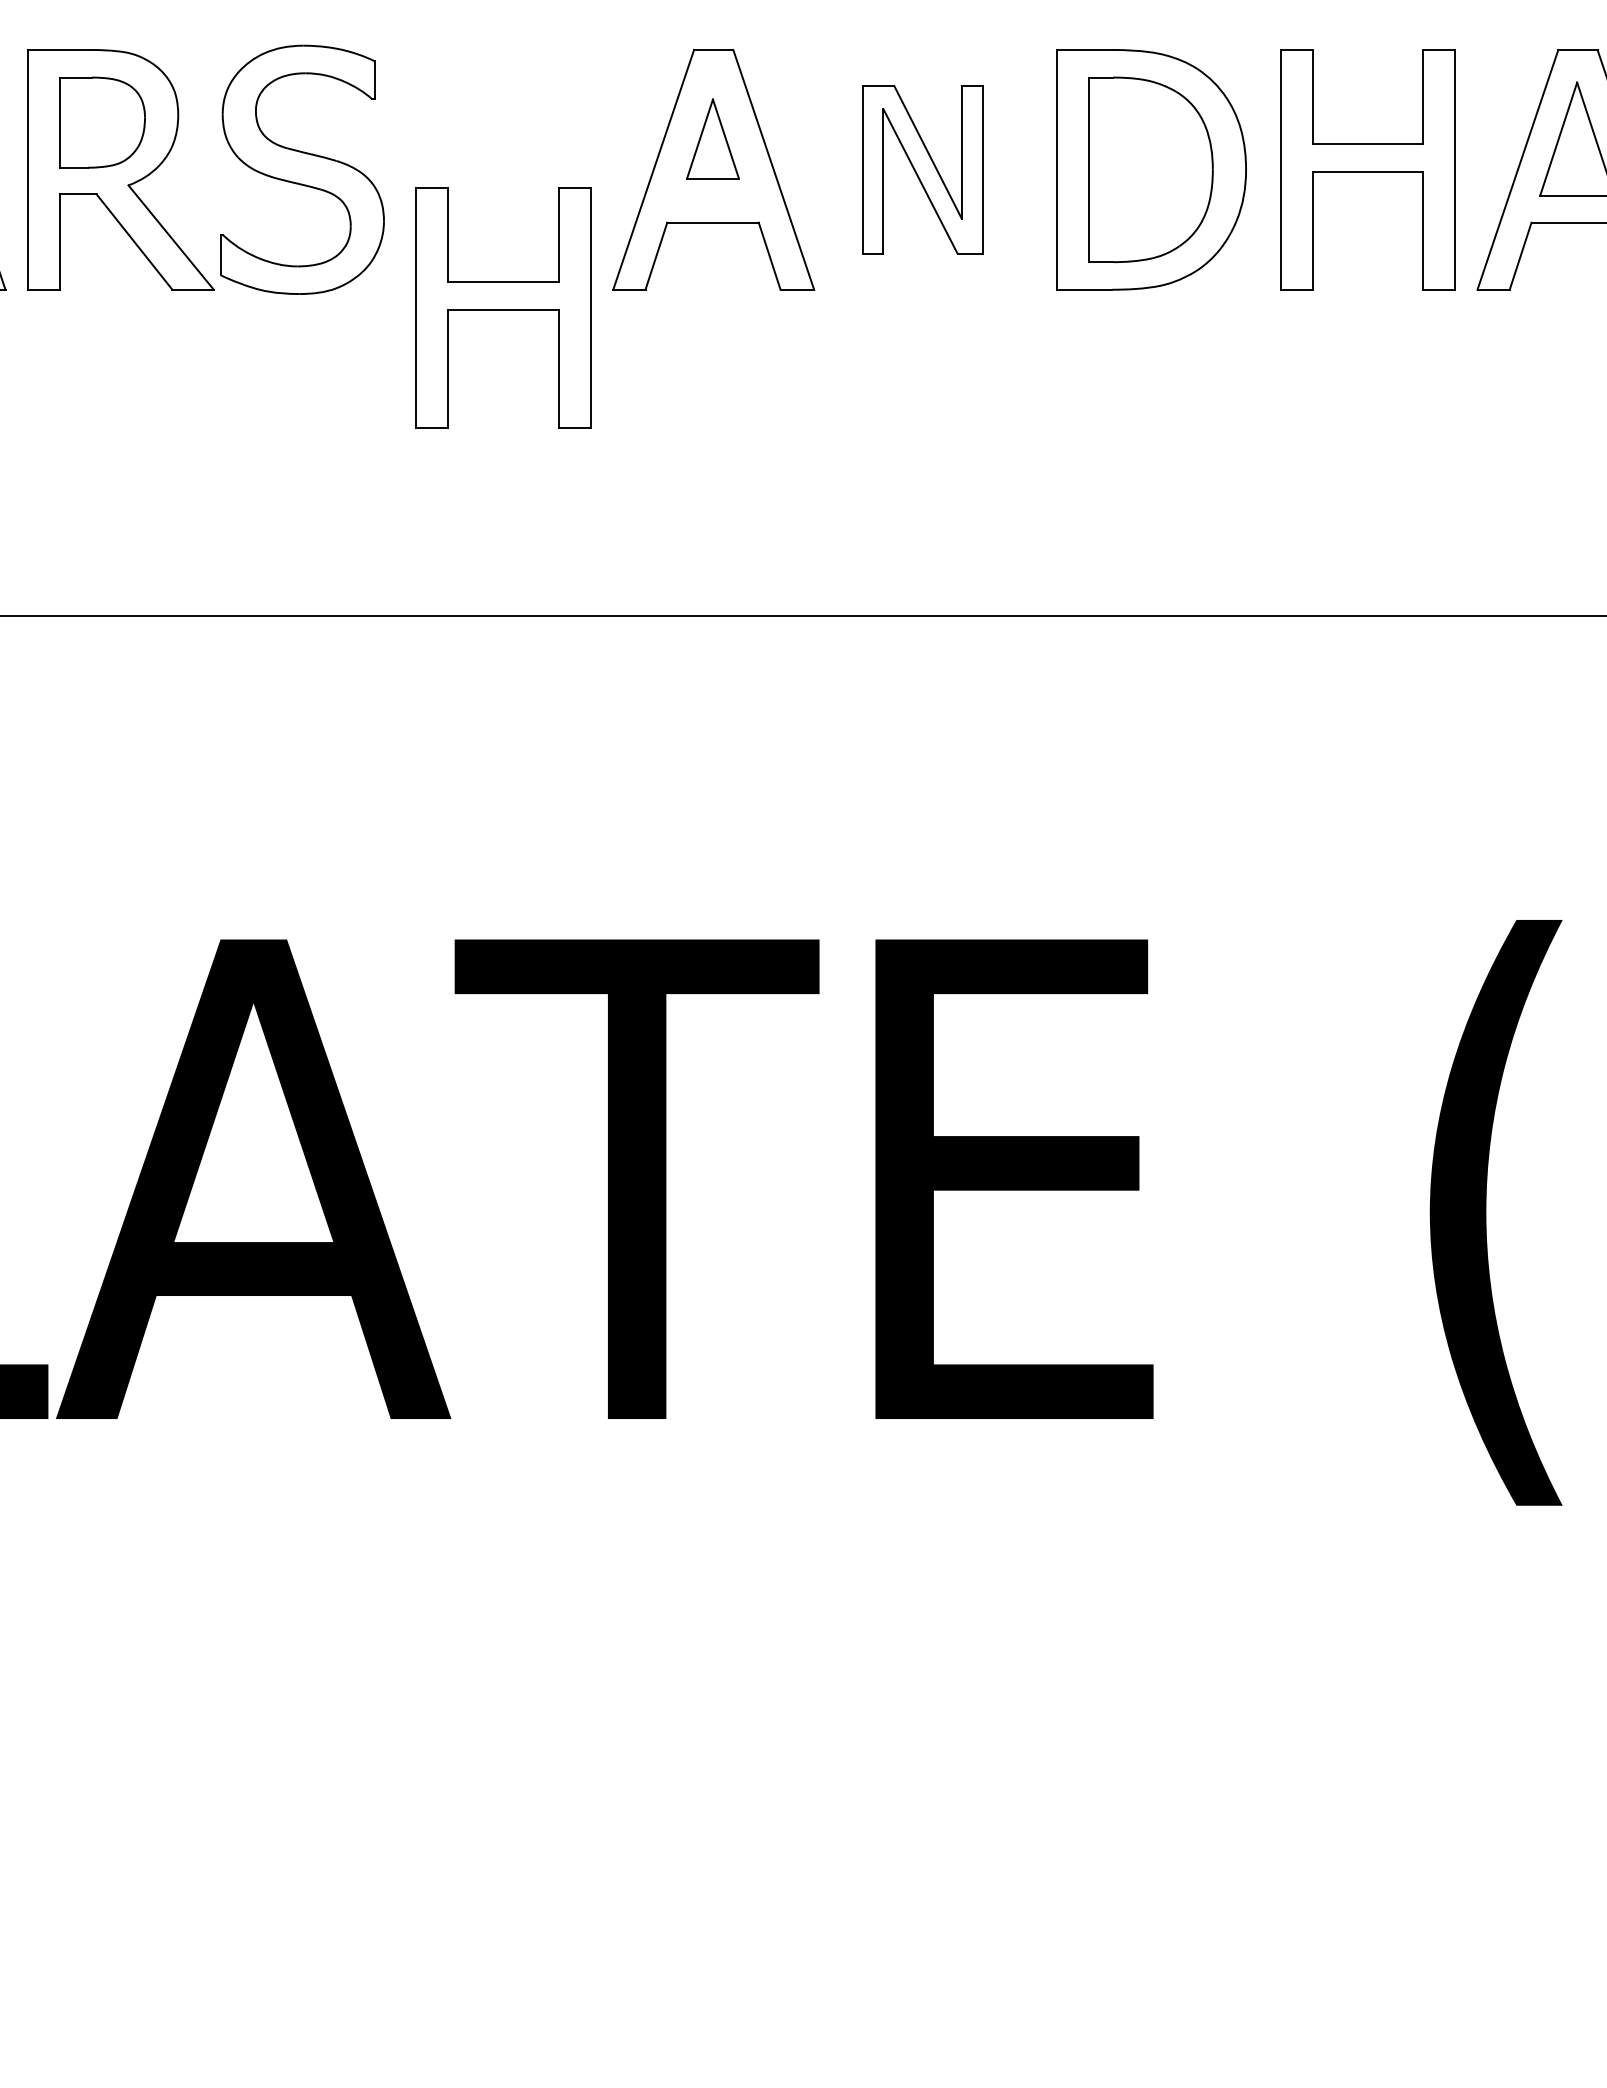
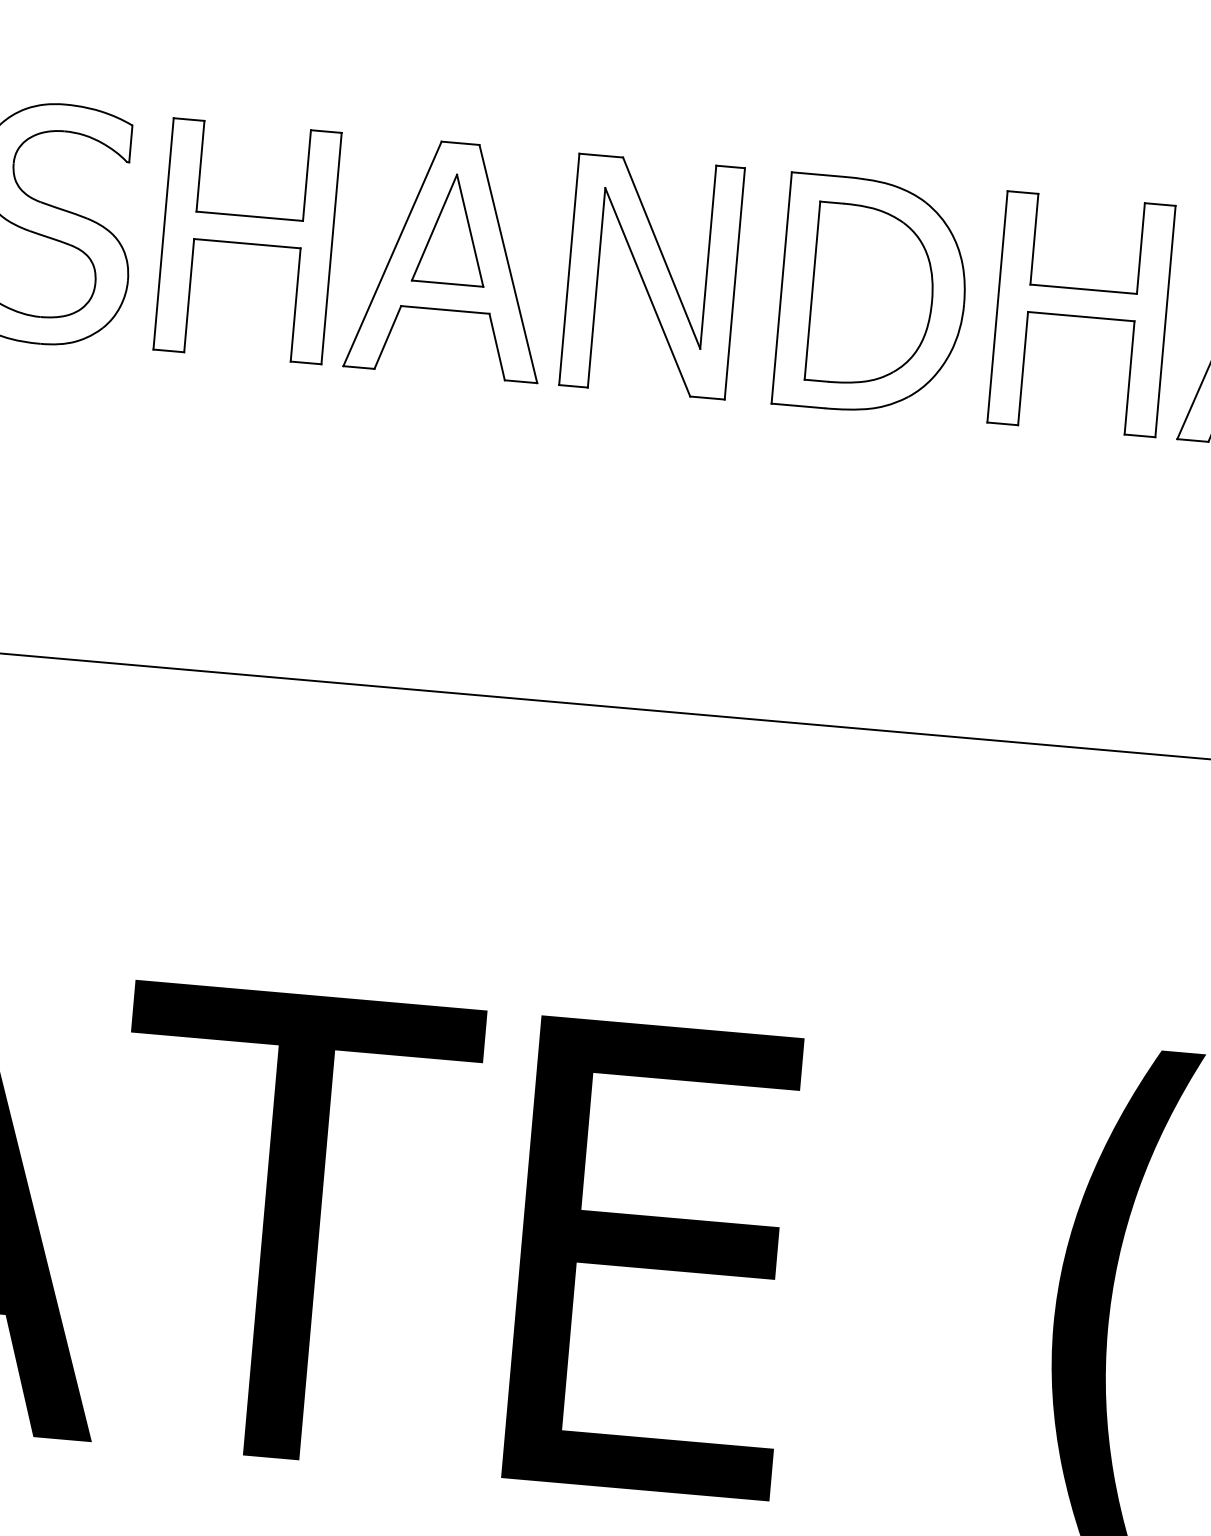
part: (712, 138) -> (451, 228), size x1.43
part: (922, 169) -> (651, 276), size x1.43
part: (503, 307) -> (247, 240), moved

